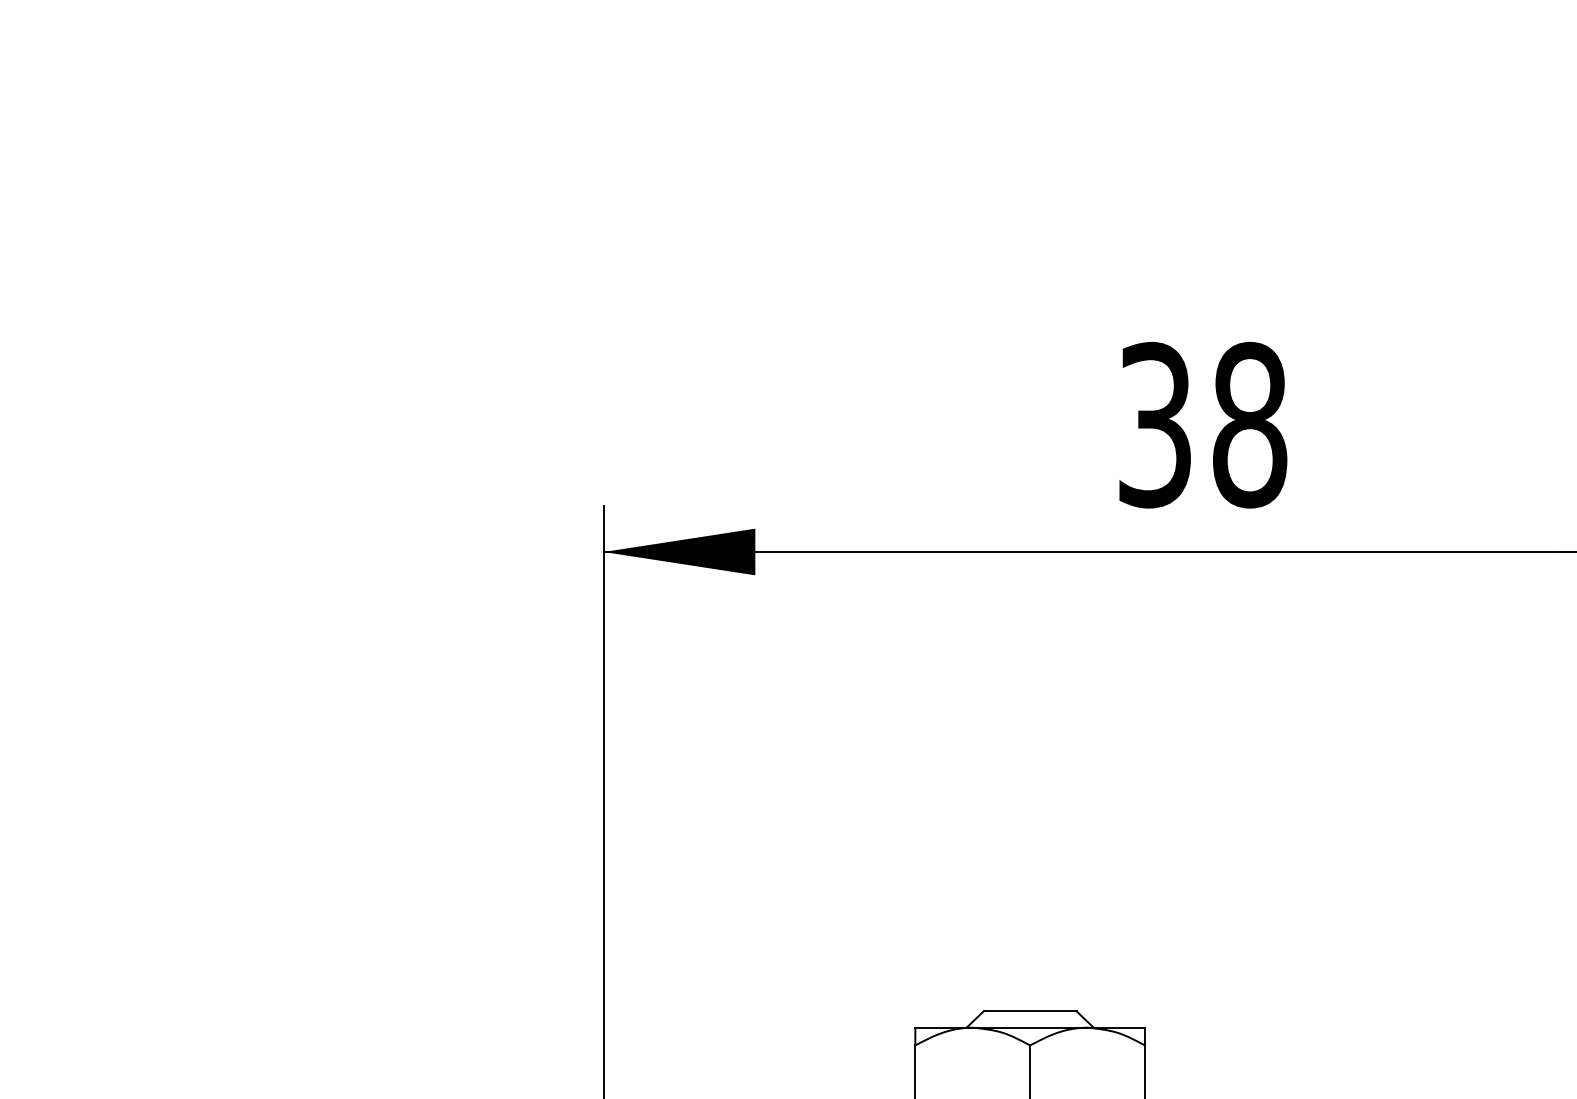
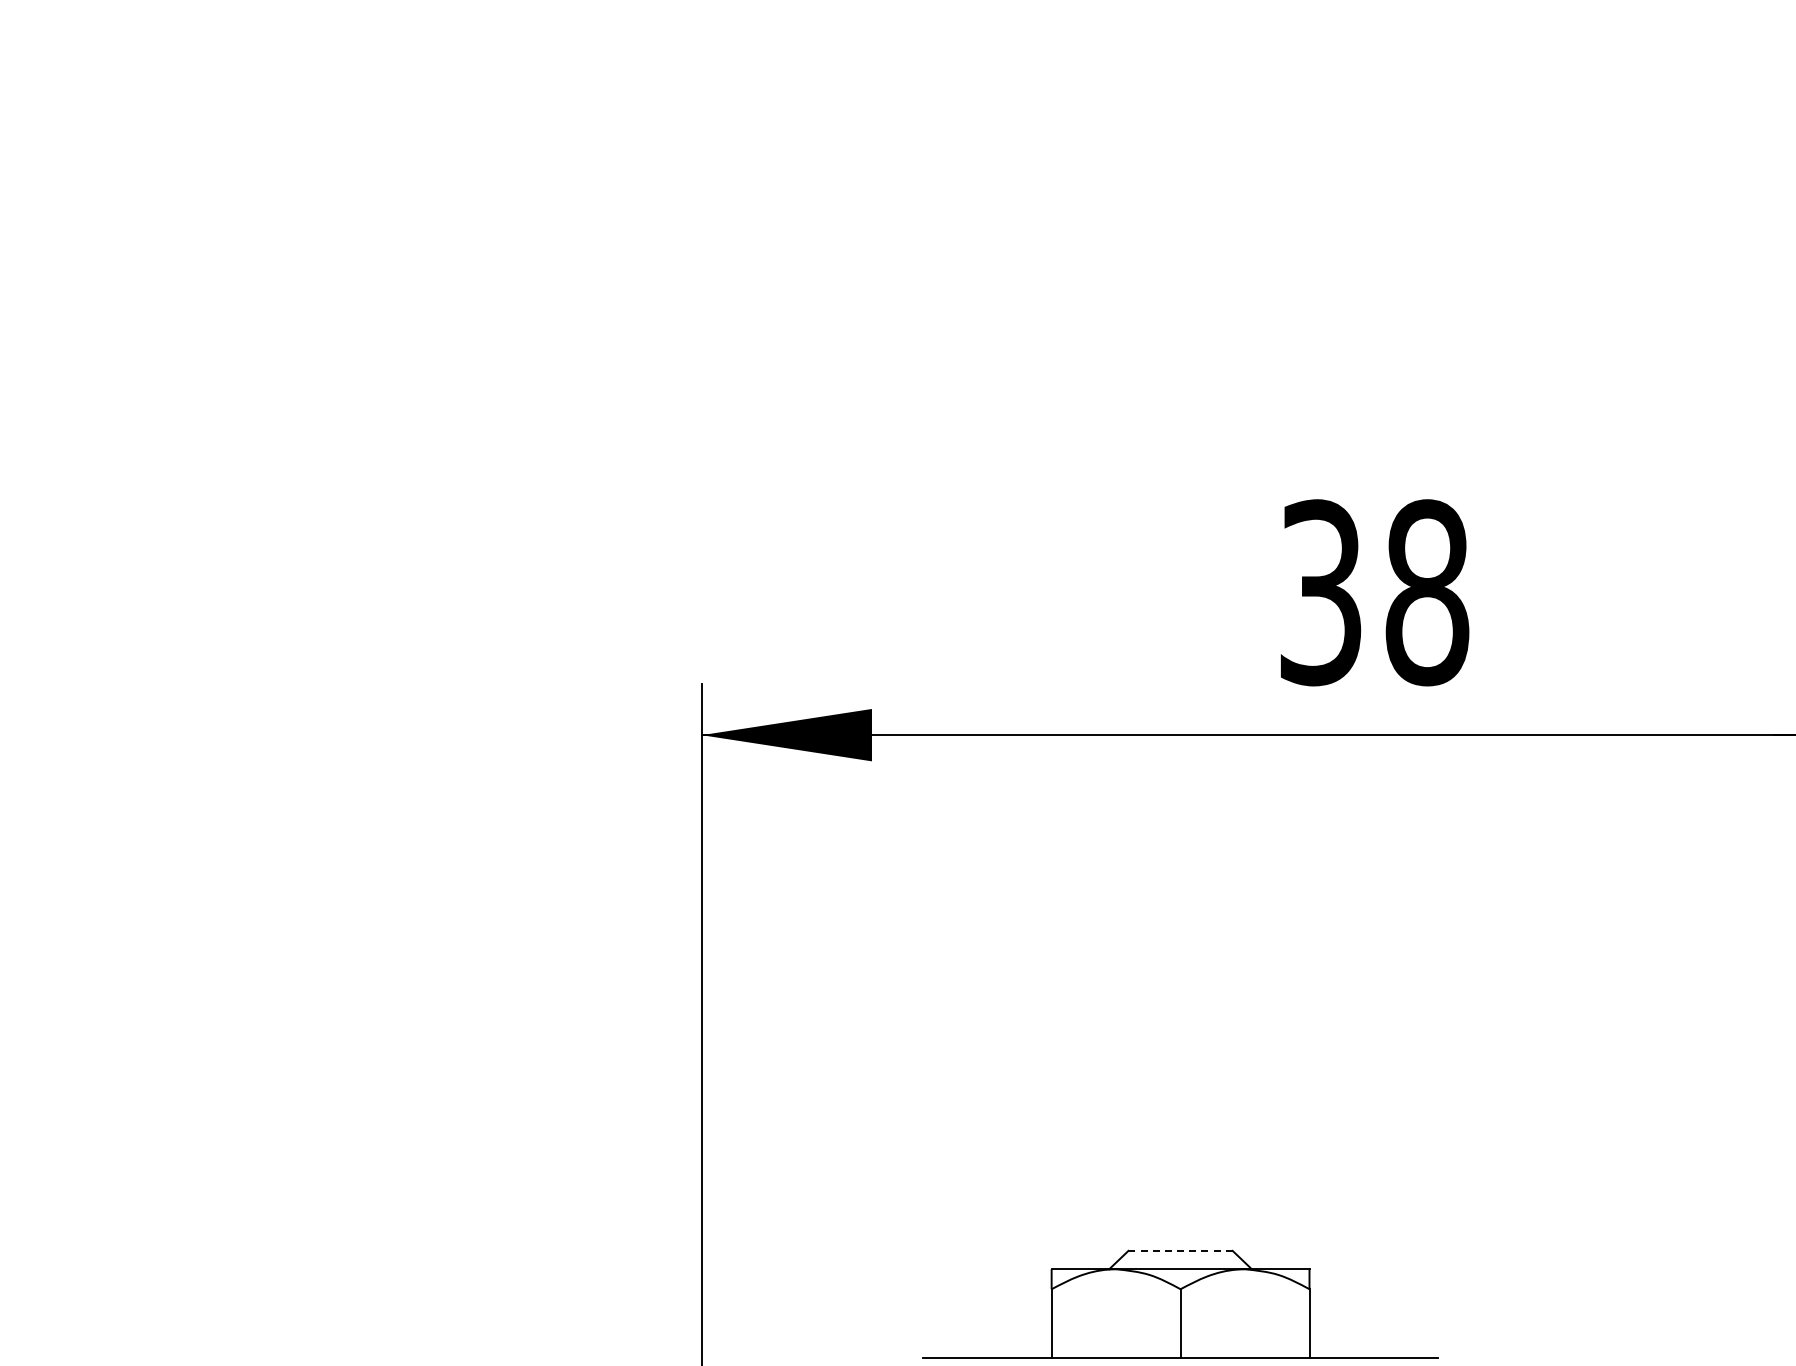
line: (1030, 1010) -> (1181, 1250), solid -> dashed

